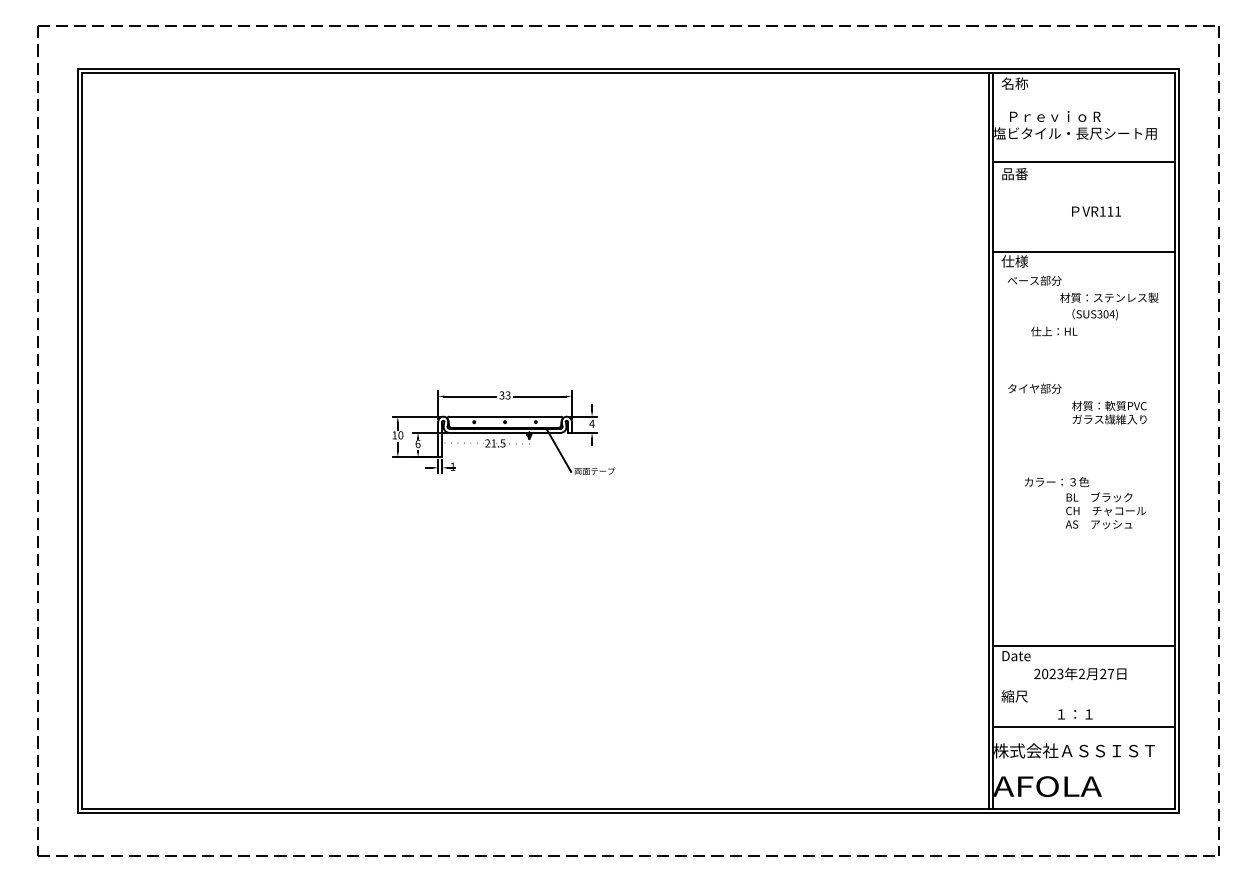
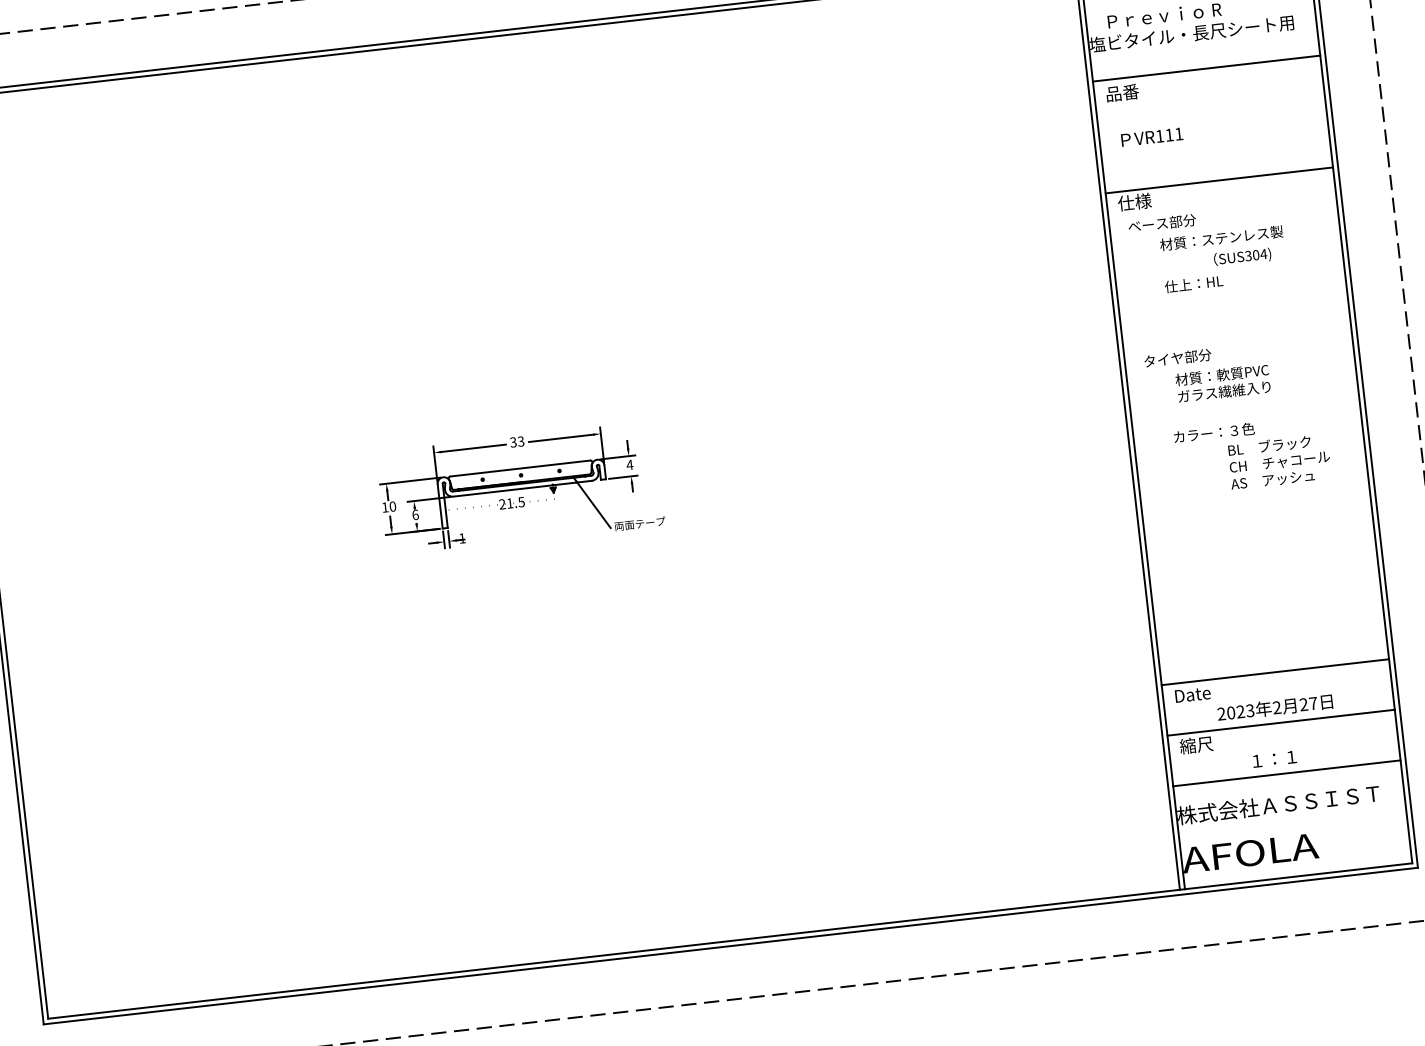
text: (1096, 211) -> (1152, 136), moved
text: (1109, 297) -> (1221, 237), moved
text: (1109, 412) -> (1223, 383), moved
text: (1085, 503) -> (1252, 455), moved
line: (1083, 686) -> (1280, 723), added

